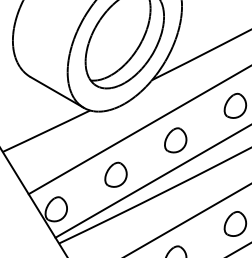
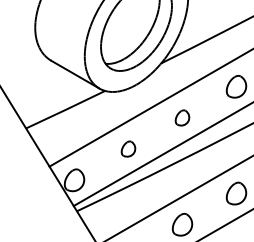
part: (175, 139) -> (182, 117), size x0.7
part: (116, 174) -> (128, 148), size x0.7

